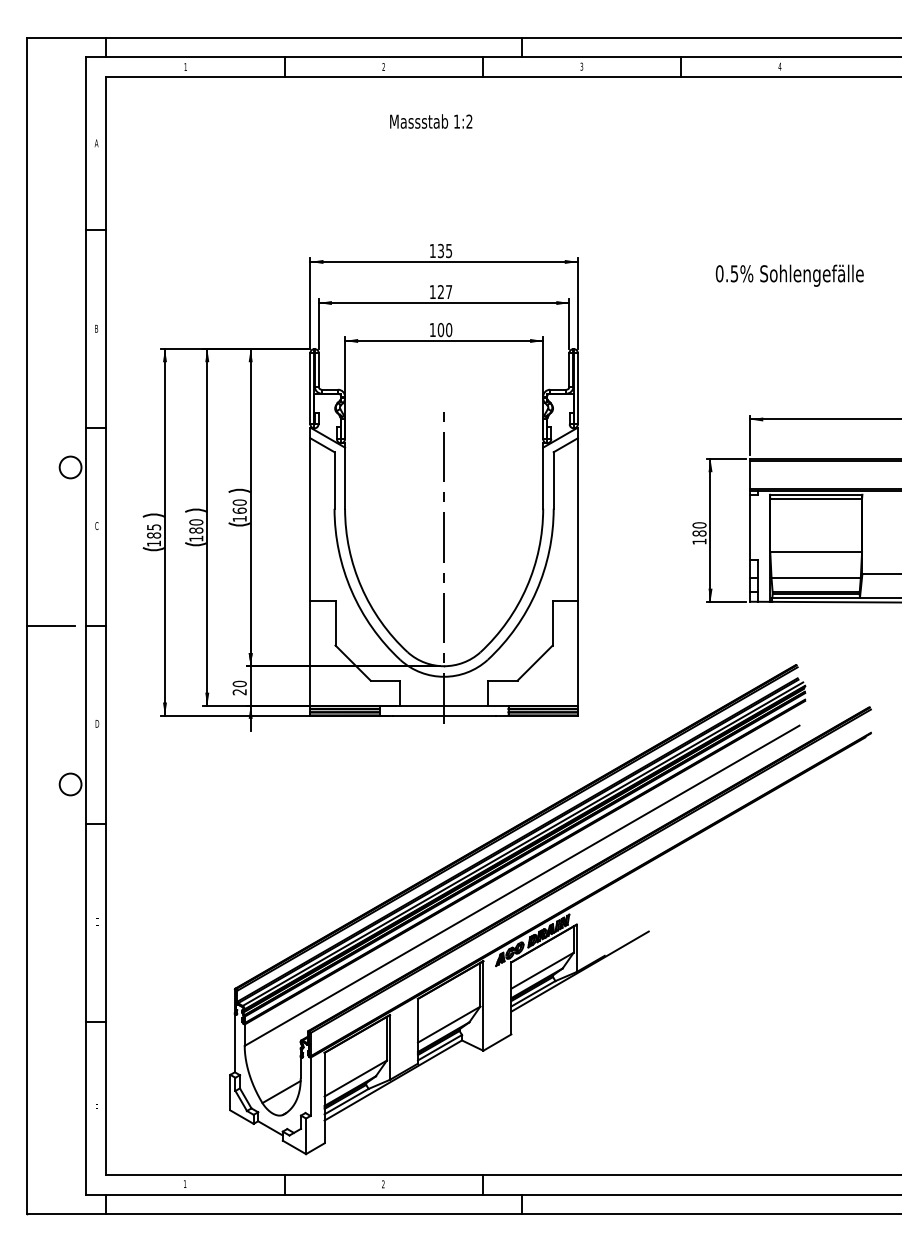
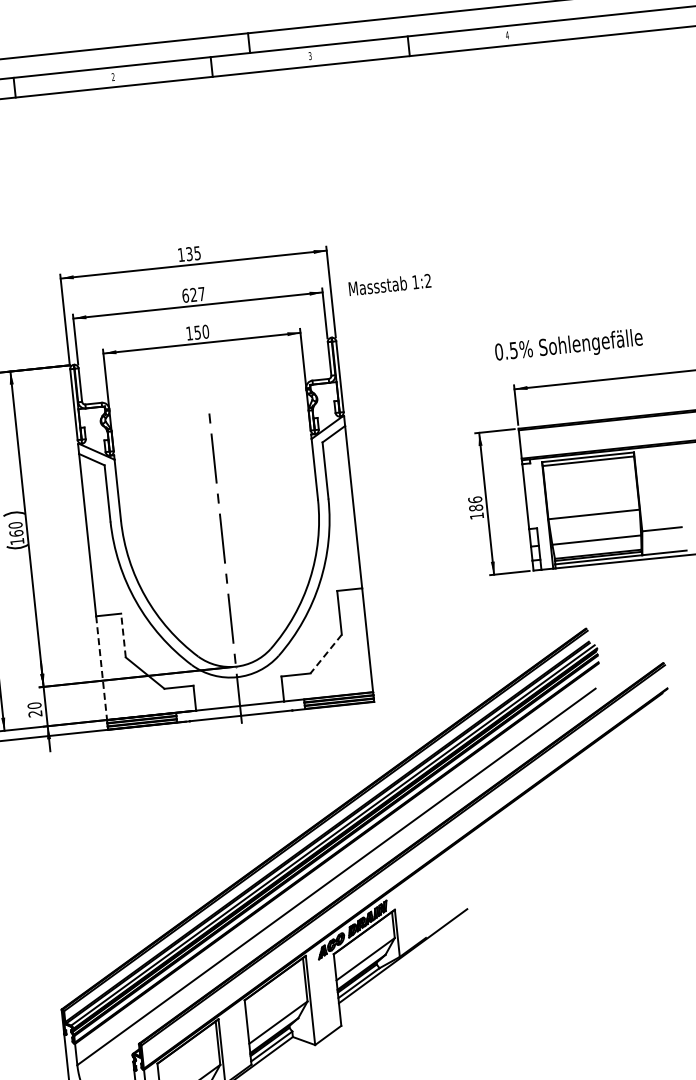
text: (431, 121) -> (390, 284), moved
text: (789, 275) -> (568, 346), moved
text: (432, 292) -> (185, 296), 127 -> 627
text: (440, 330) -> (197, 333), 100 -> 150
text: (699, 525) -> (475, 500), 180 -> 186
line: (335, 623) -> (123, 635), solid -> dashed
line: (310, 654) -> (101, 669), solid -> dashed
line: (535, 663) -> (326, 654), solid -> dashed

